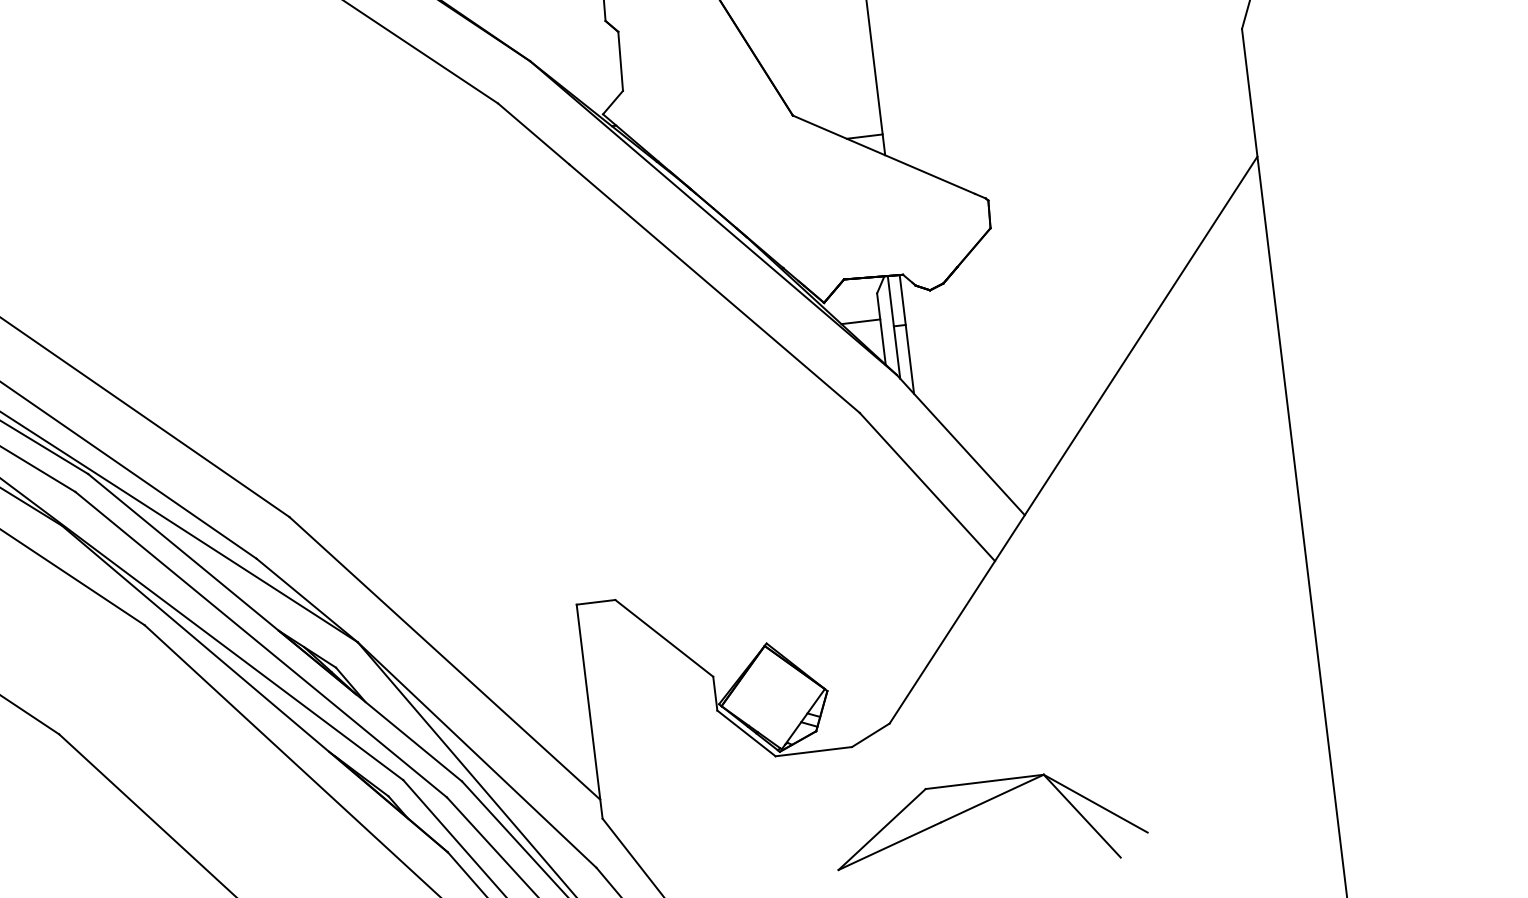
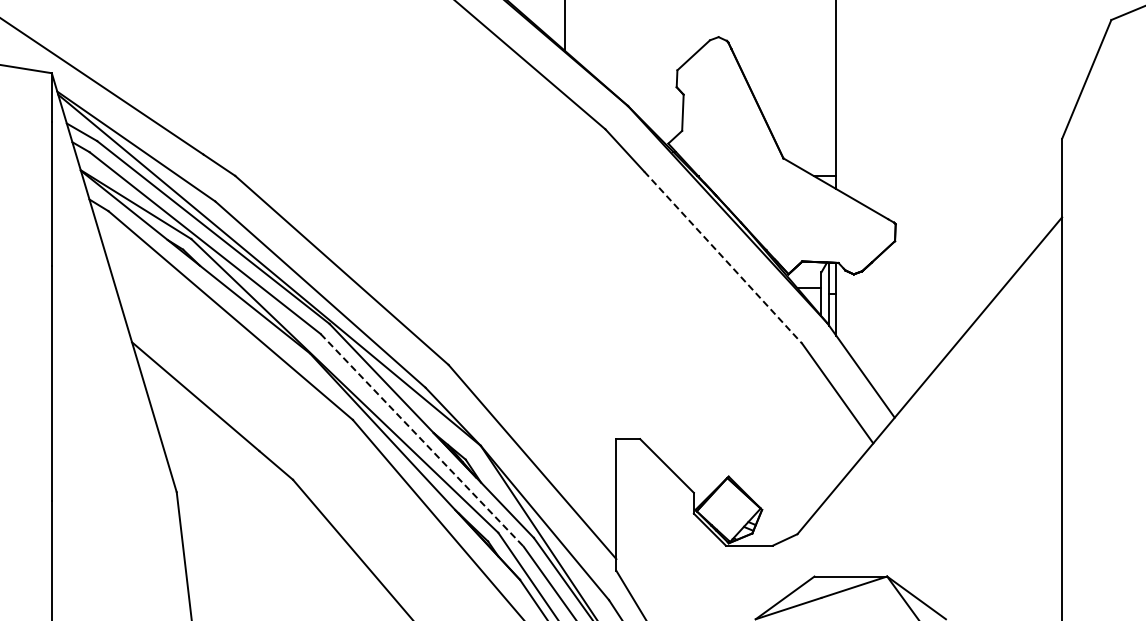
line: (715, 288) -> (723, 257), solid -> dashed
line: (261, 645) -> (422, 440), solid -> dashed

